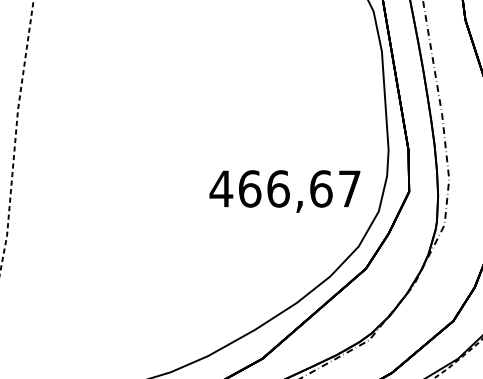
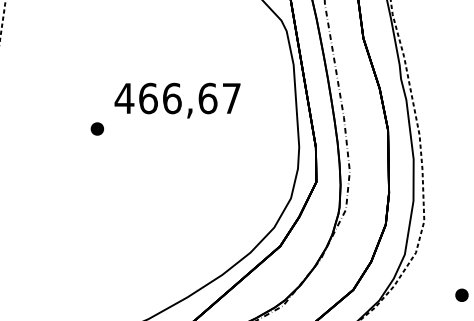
part: (145, 127) -> (96, 128), added
text: (284, 191) -> (177, 100), moved

